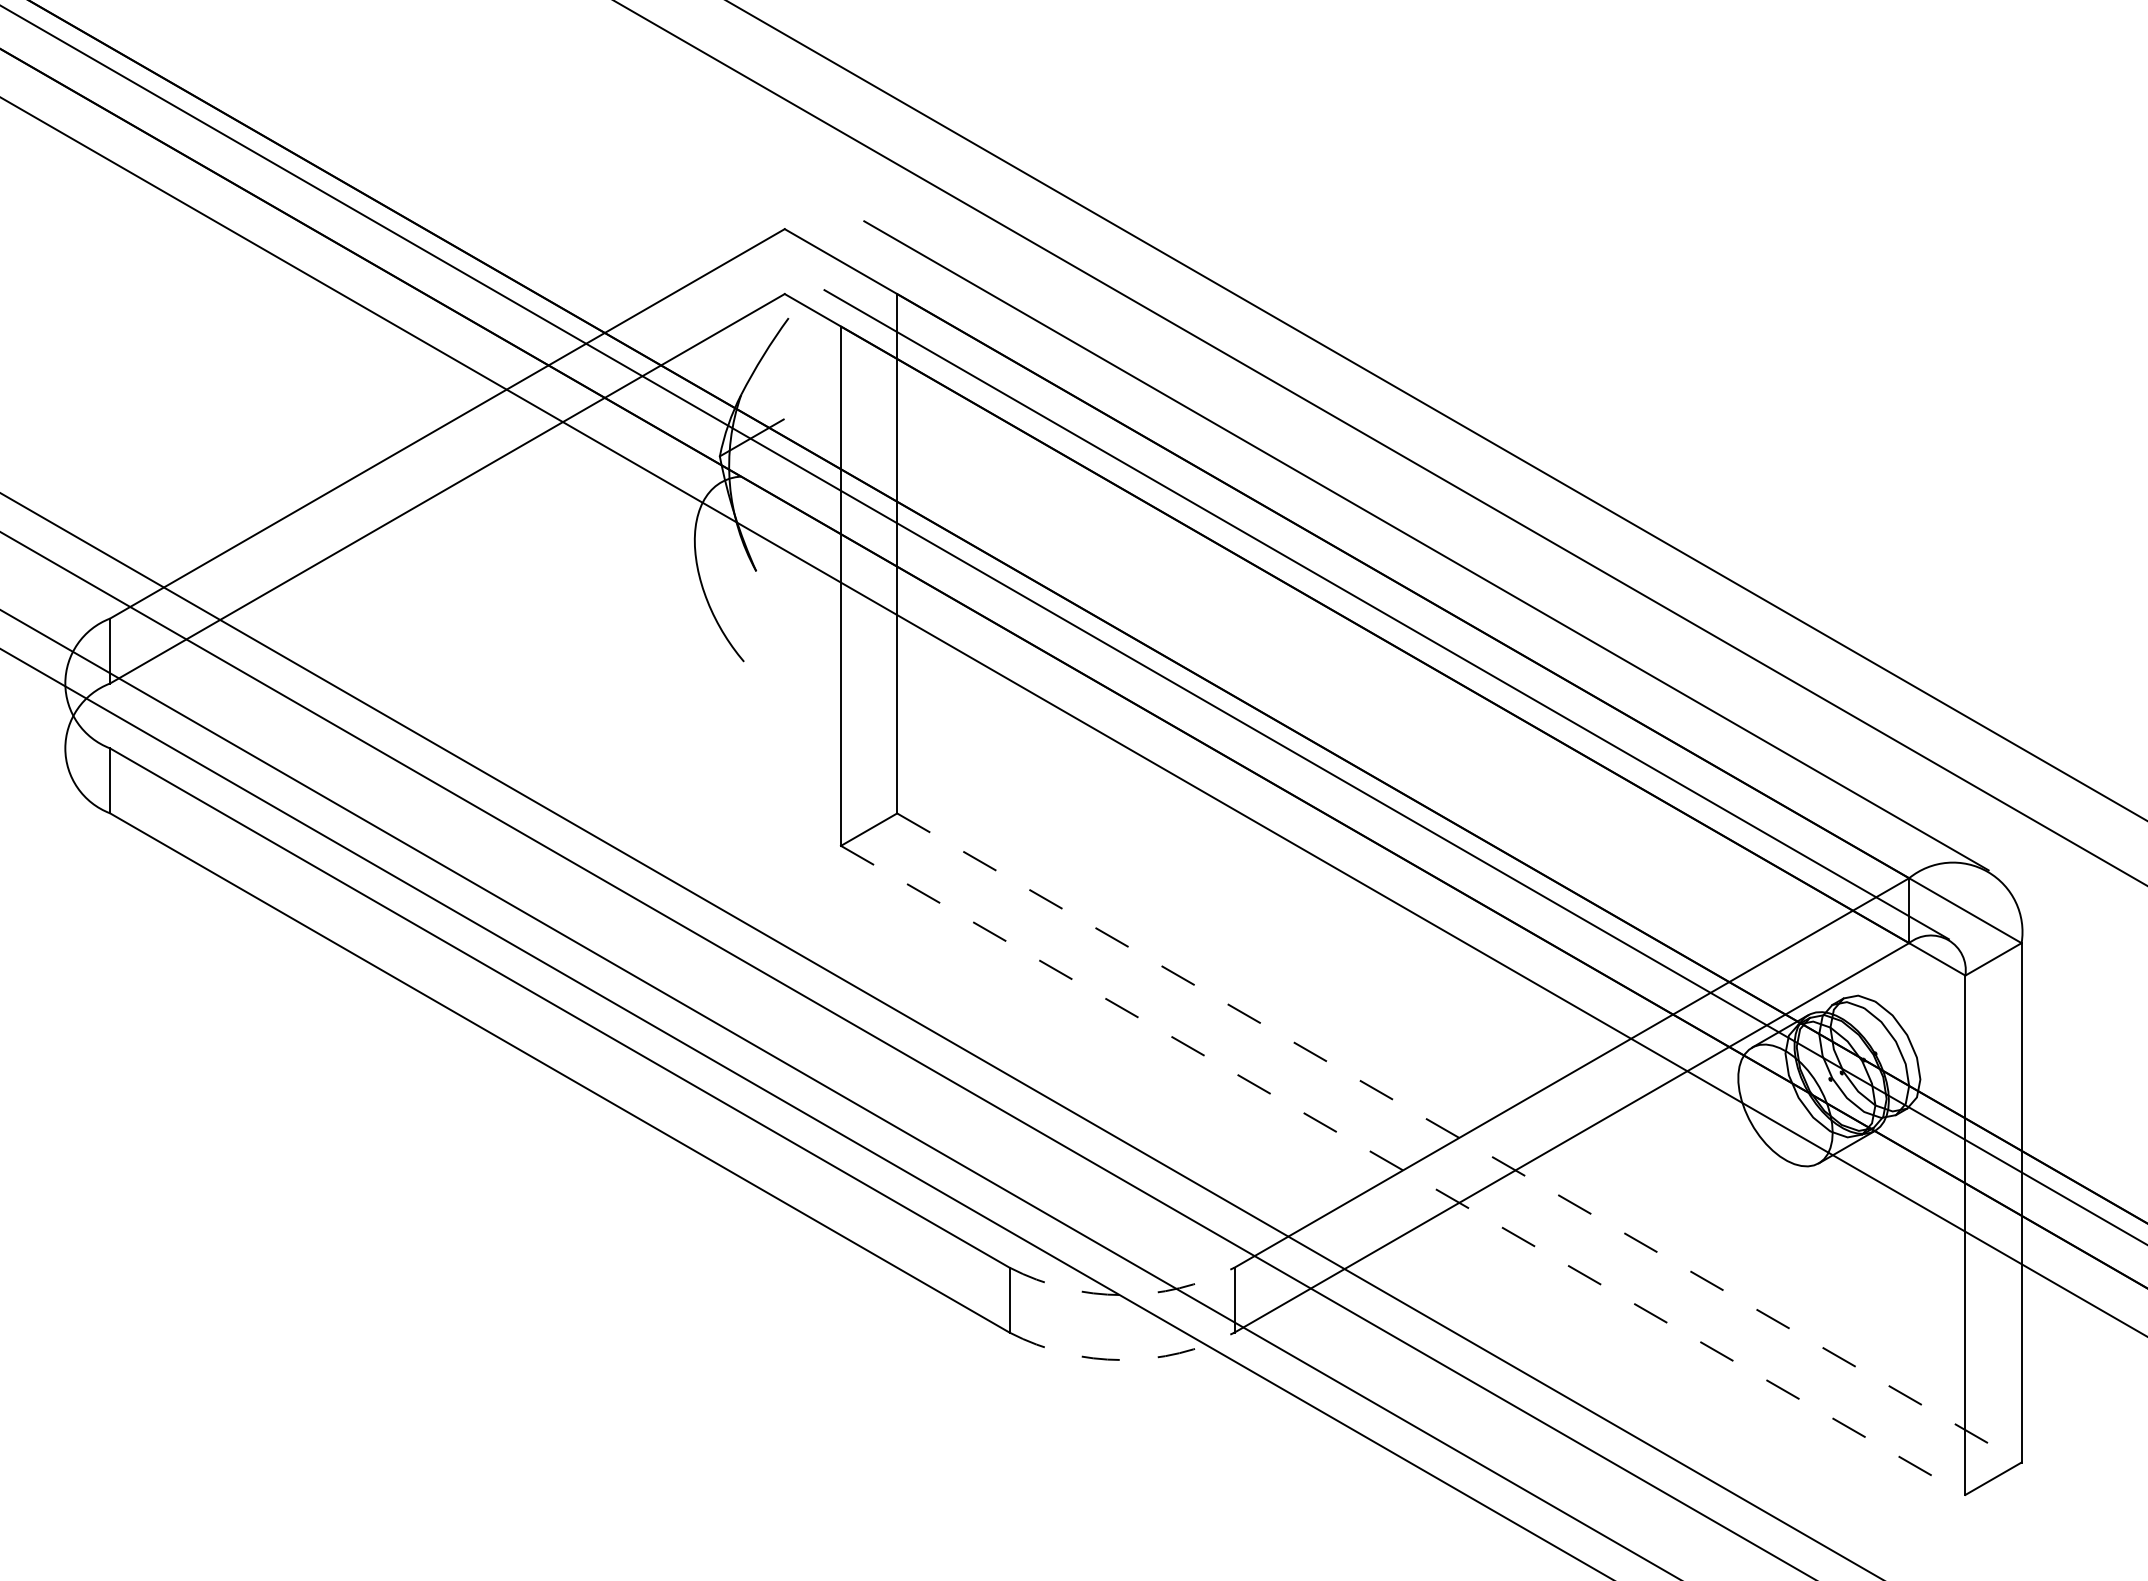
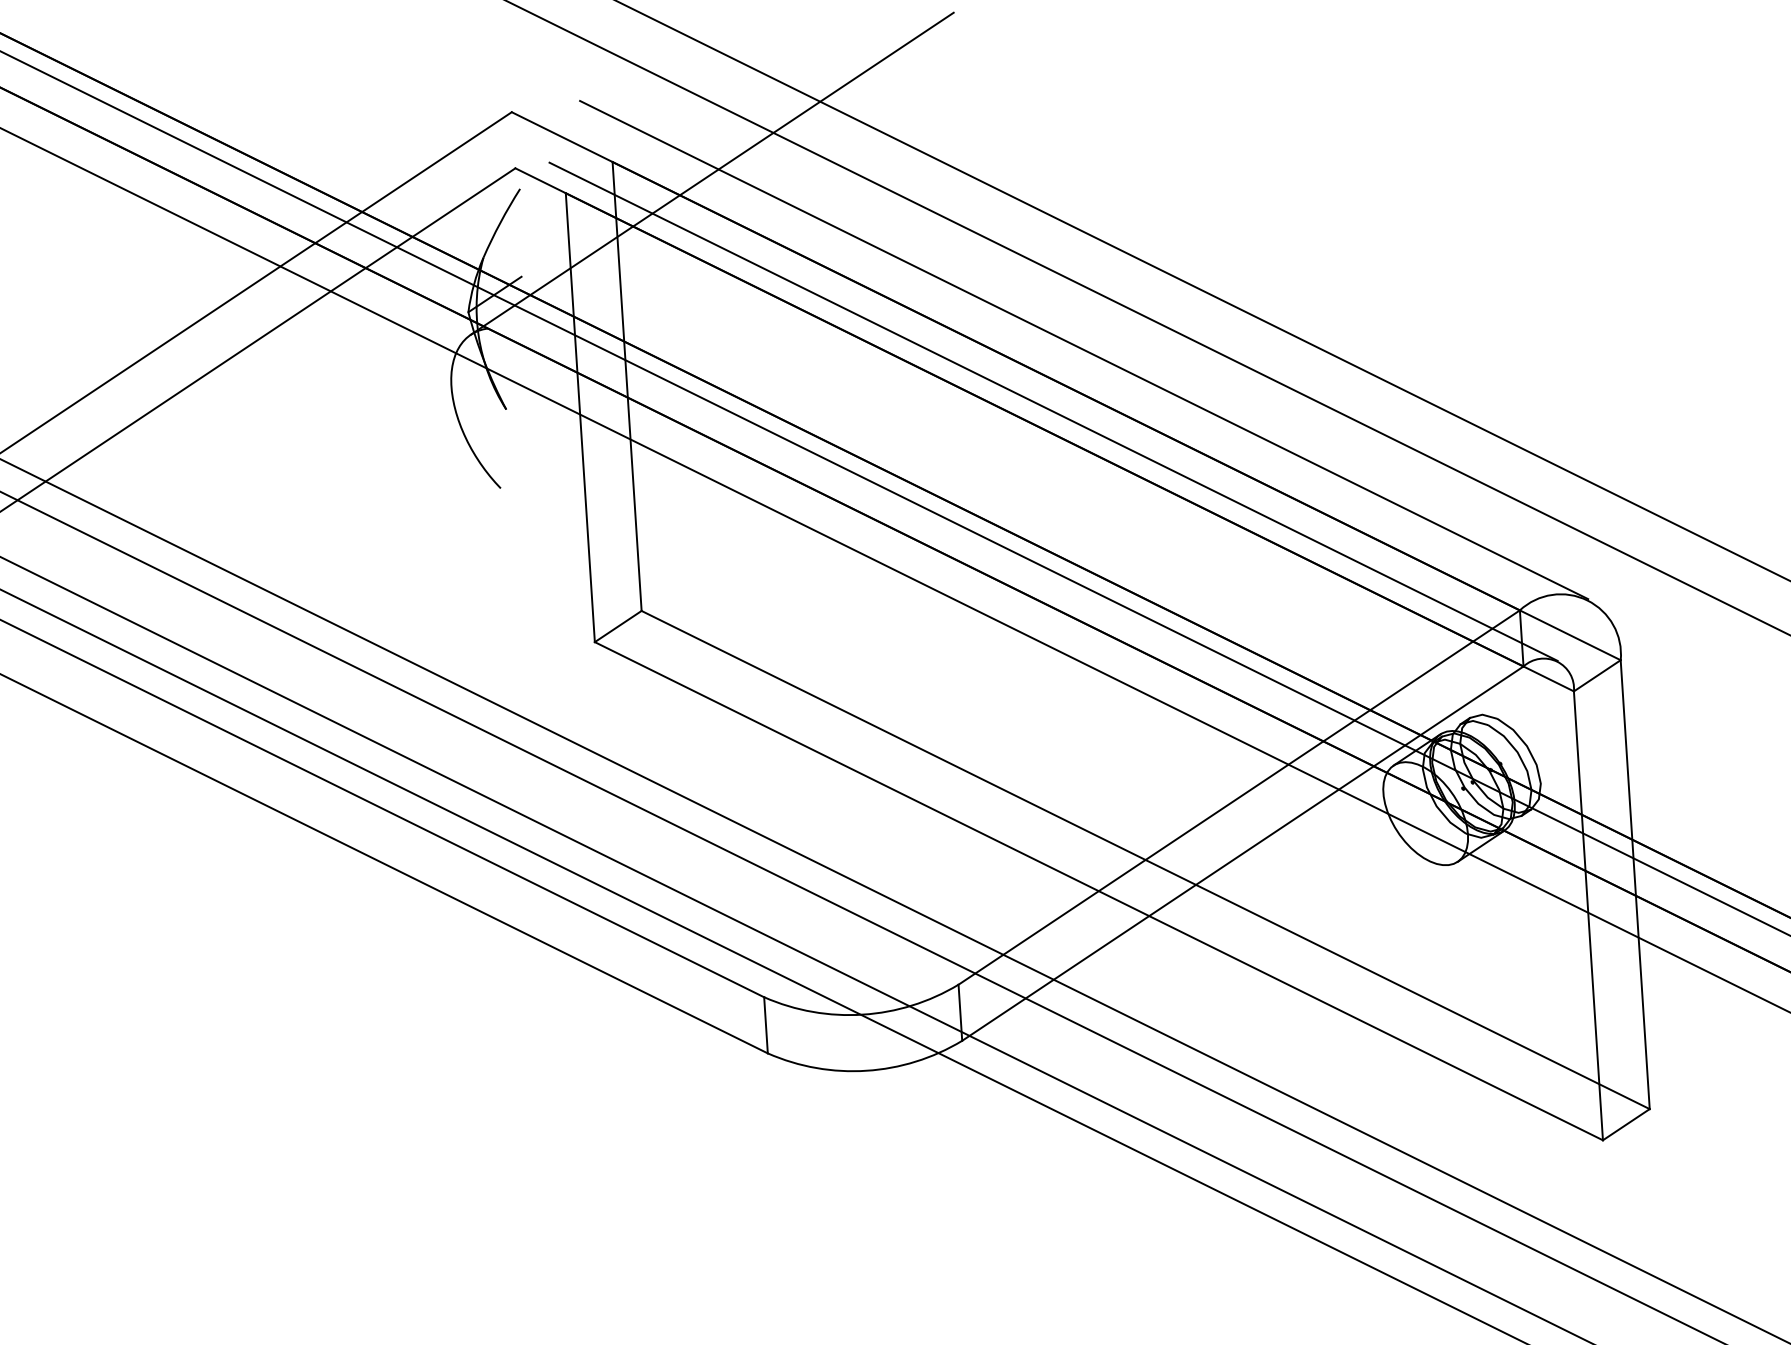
line: (1011, 314) -> (712, 173), added
line: (1459, 1138) -> (1145, 860), dashed -> solid
line: (1403, 1170) -> (1099, 891), dashed -> solid
arc: (1122, 1295) -> (863, 1014), dashed -> solid
arc: (1122, 1360) -> (866, 1071), dashed -> solid

